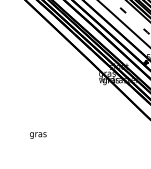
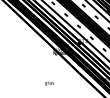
text: (38, 135) -> (49, 83), moved

